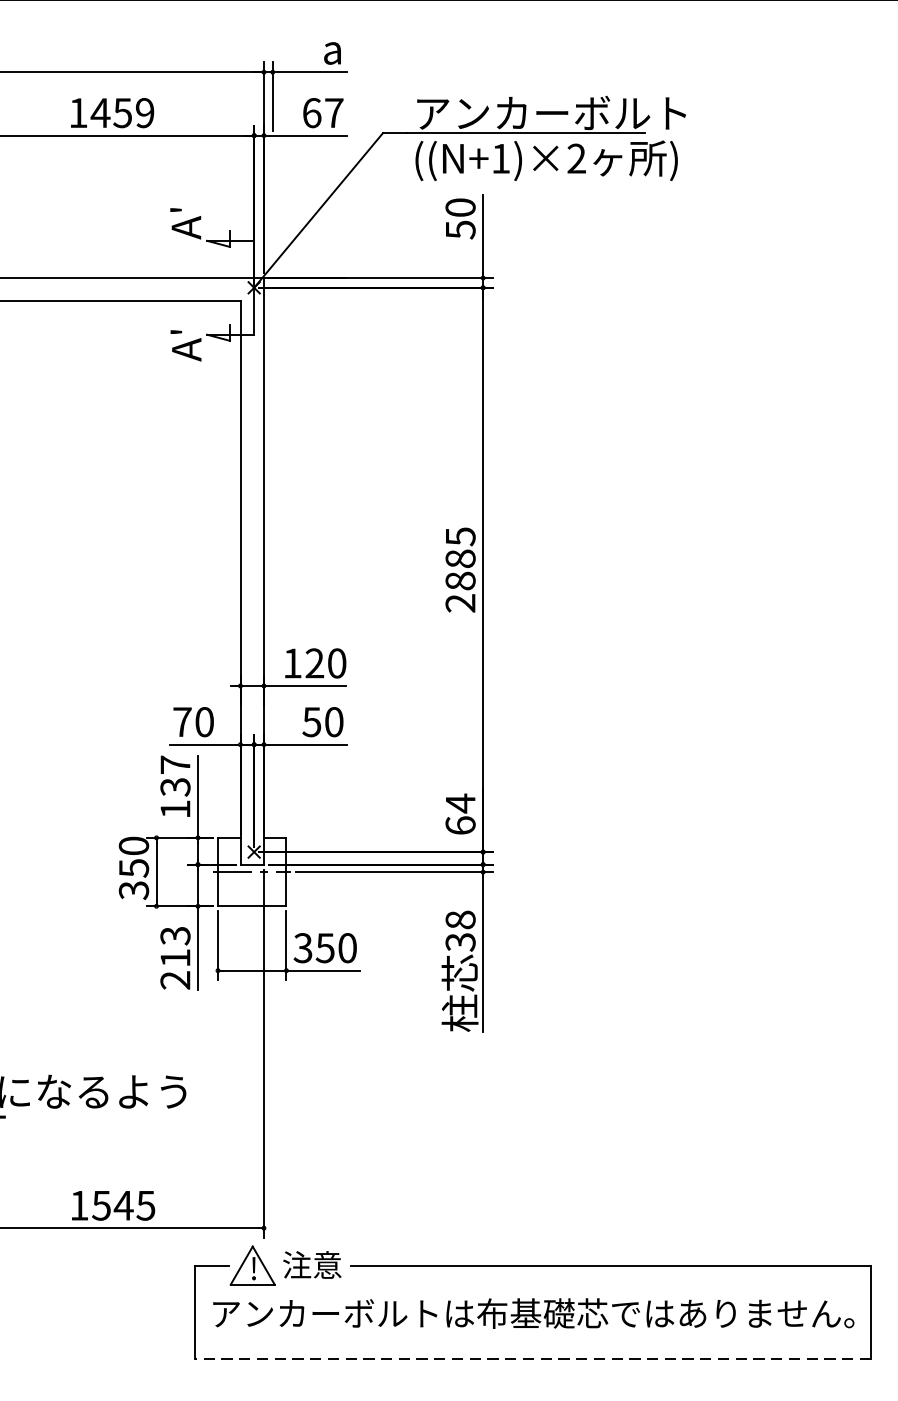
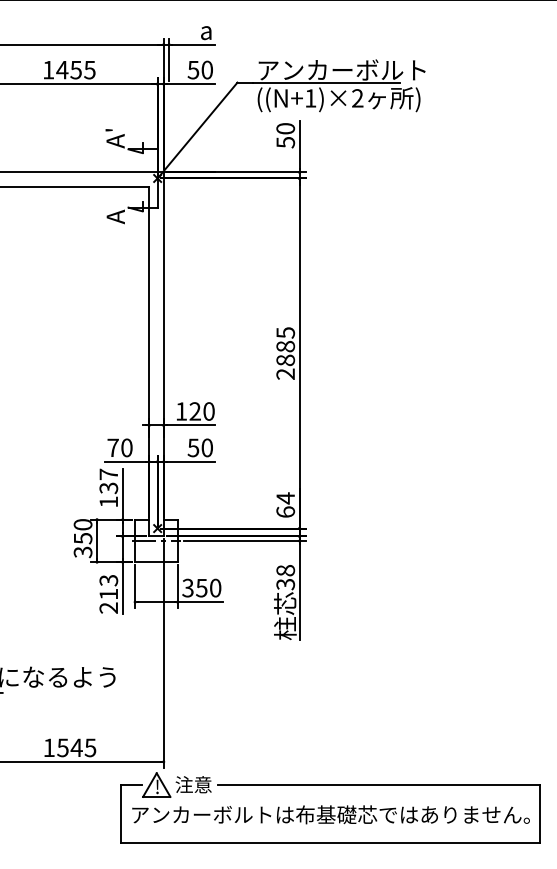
text: (144, 112) -> (89, 69), 1459 -> 1455
text: (323, 112) -> (200, 69), 67 -> 50
text: (174, 331) -> (108, 205), A' -> A
line: (532, 1358) -> (330, 842), dashed -> solid

